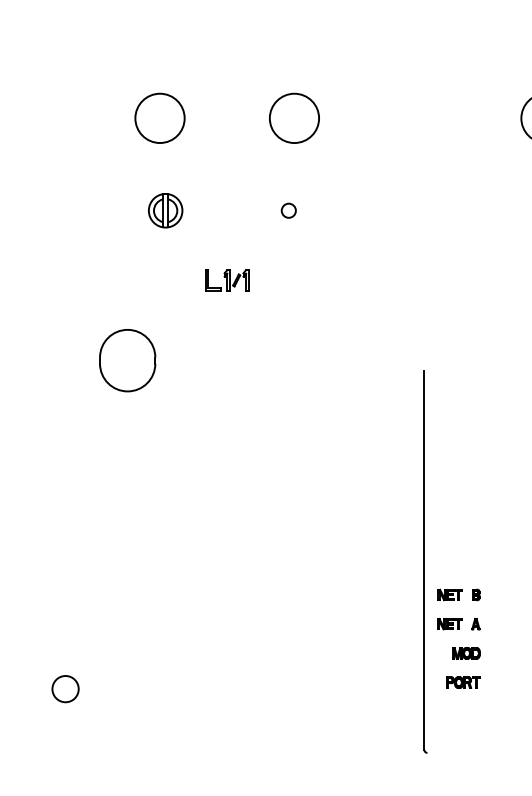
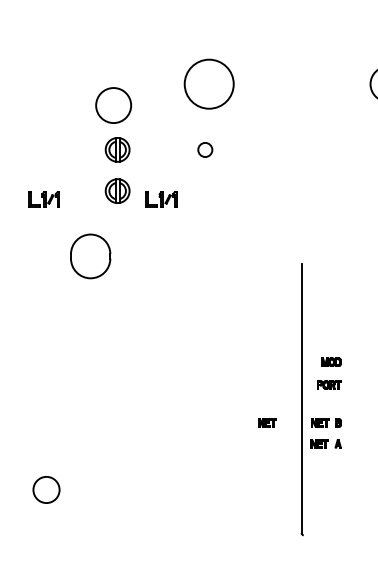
circle: (159, 117) -> (113, 104), moved
circle: (294, 118) -> (209, 84), size x1.4
circle: (288, 210) -> (204, 149), size x1.4
part: (165, 268) -> (117, 190), added
part: (62, 280) -> (44, 199), added
part: (375, 594) -> (266, 422), added
part: (466, 653) -> (331, 362), moved
part: (463, 682) -> (329, 385), moved
circle: (65, 689) -> (46, 490), size x1.4

